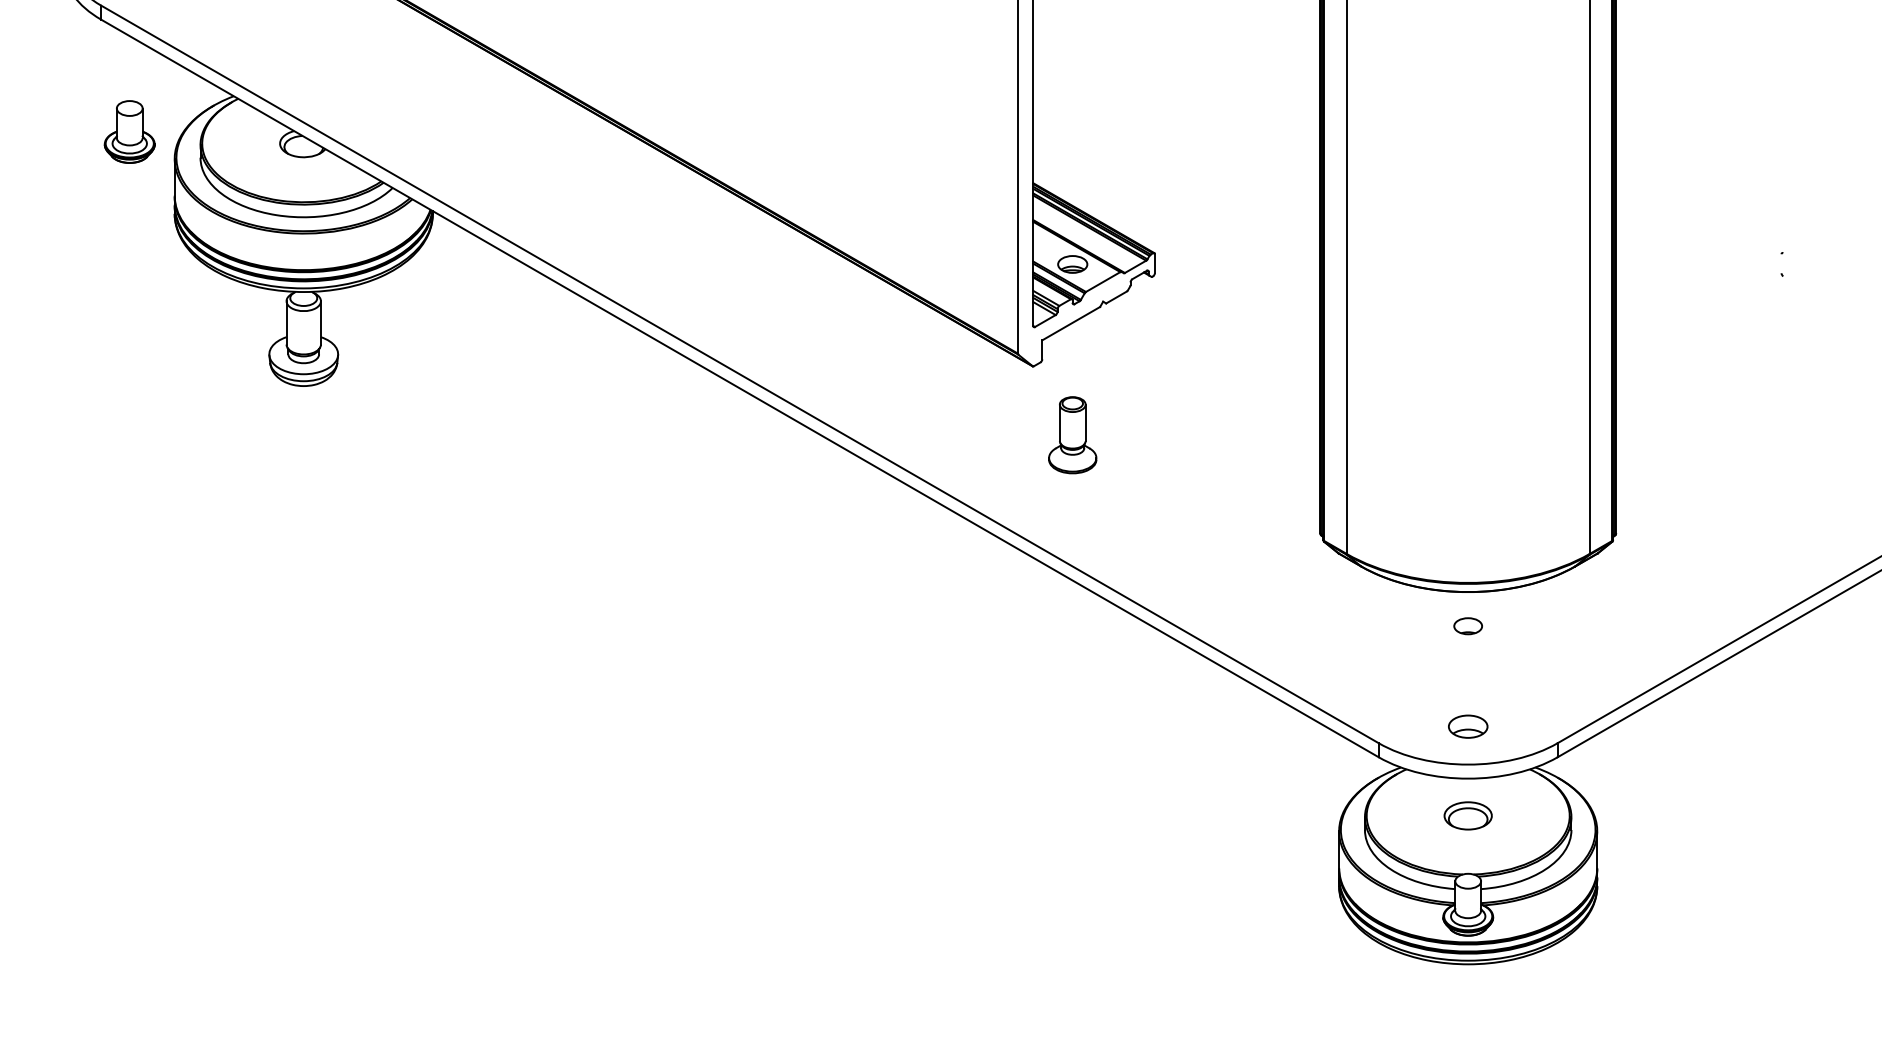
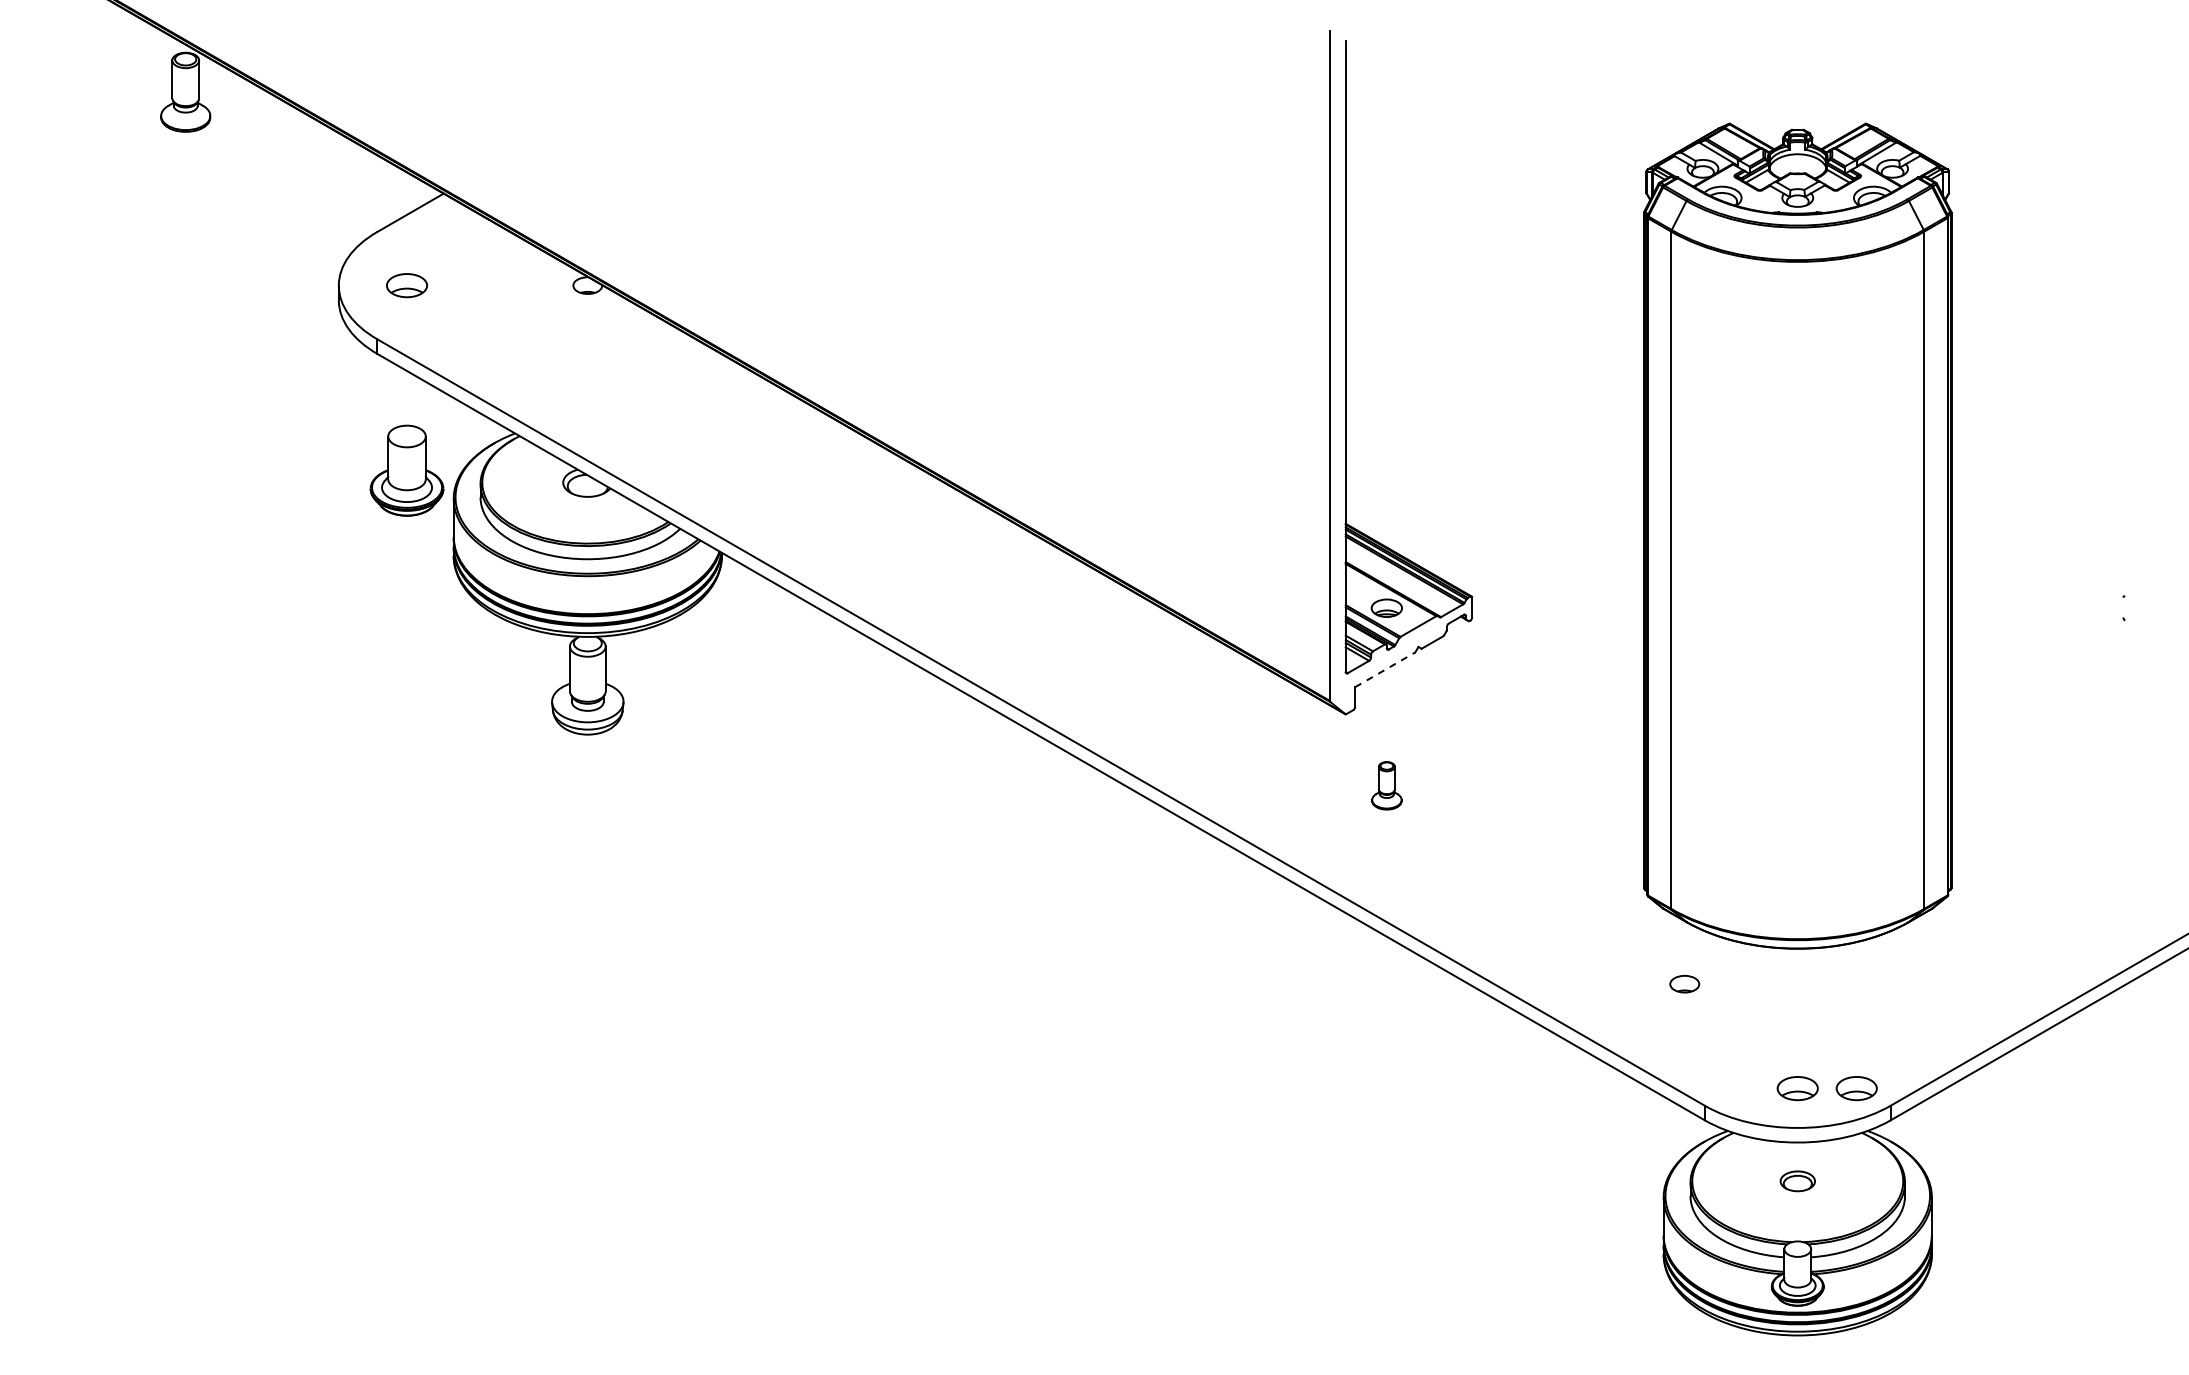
part: (129, 131) -> (406, 470), size x1.4
line: (1071, 323) -> (1385, 669), solid -> dashed
part: (1072, 435) -> (1386, 785), size x0.6
part: (1467, 626) -> (1684, 984), moved
part: (1524, 726) -> (1856, 1088), added
part: (1467, 816) -> (1797, 1181), size x0.7

